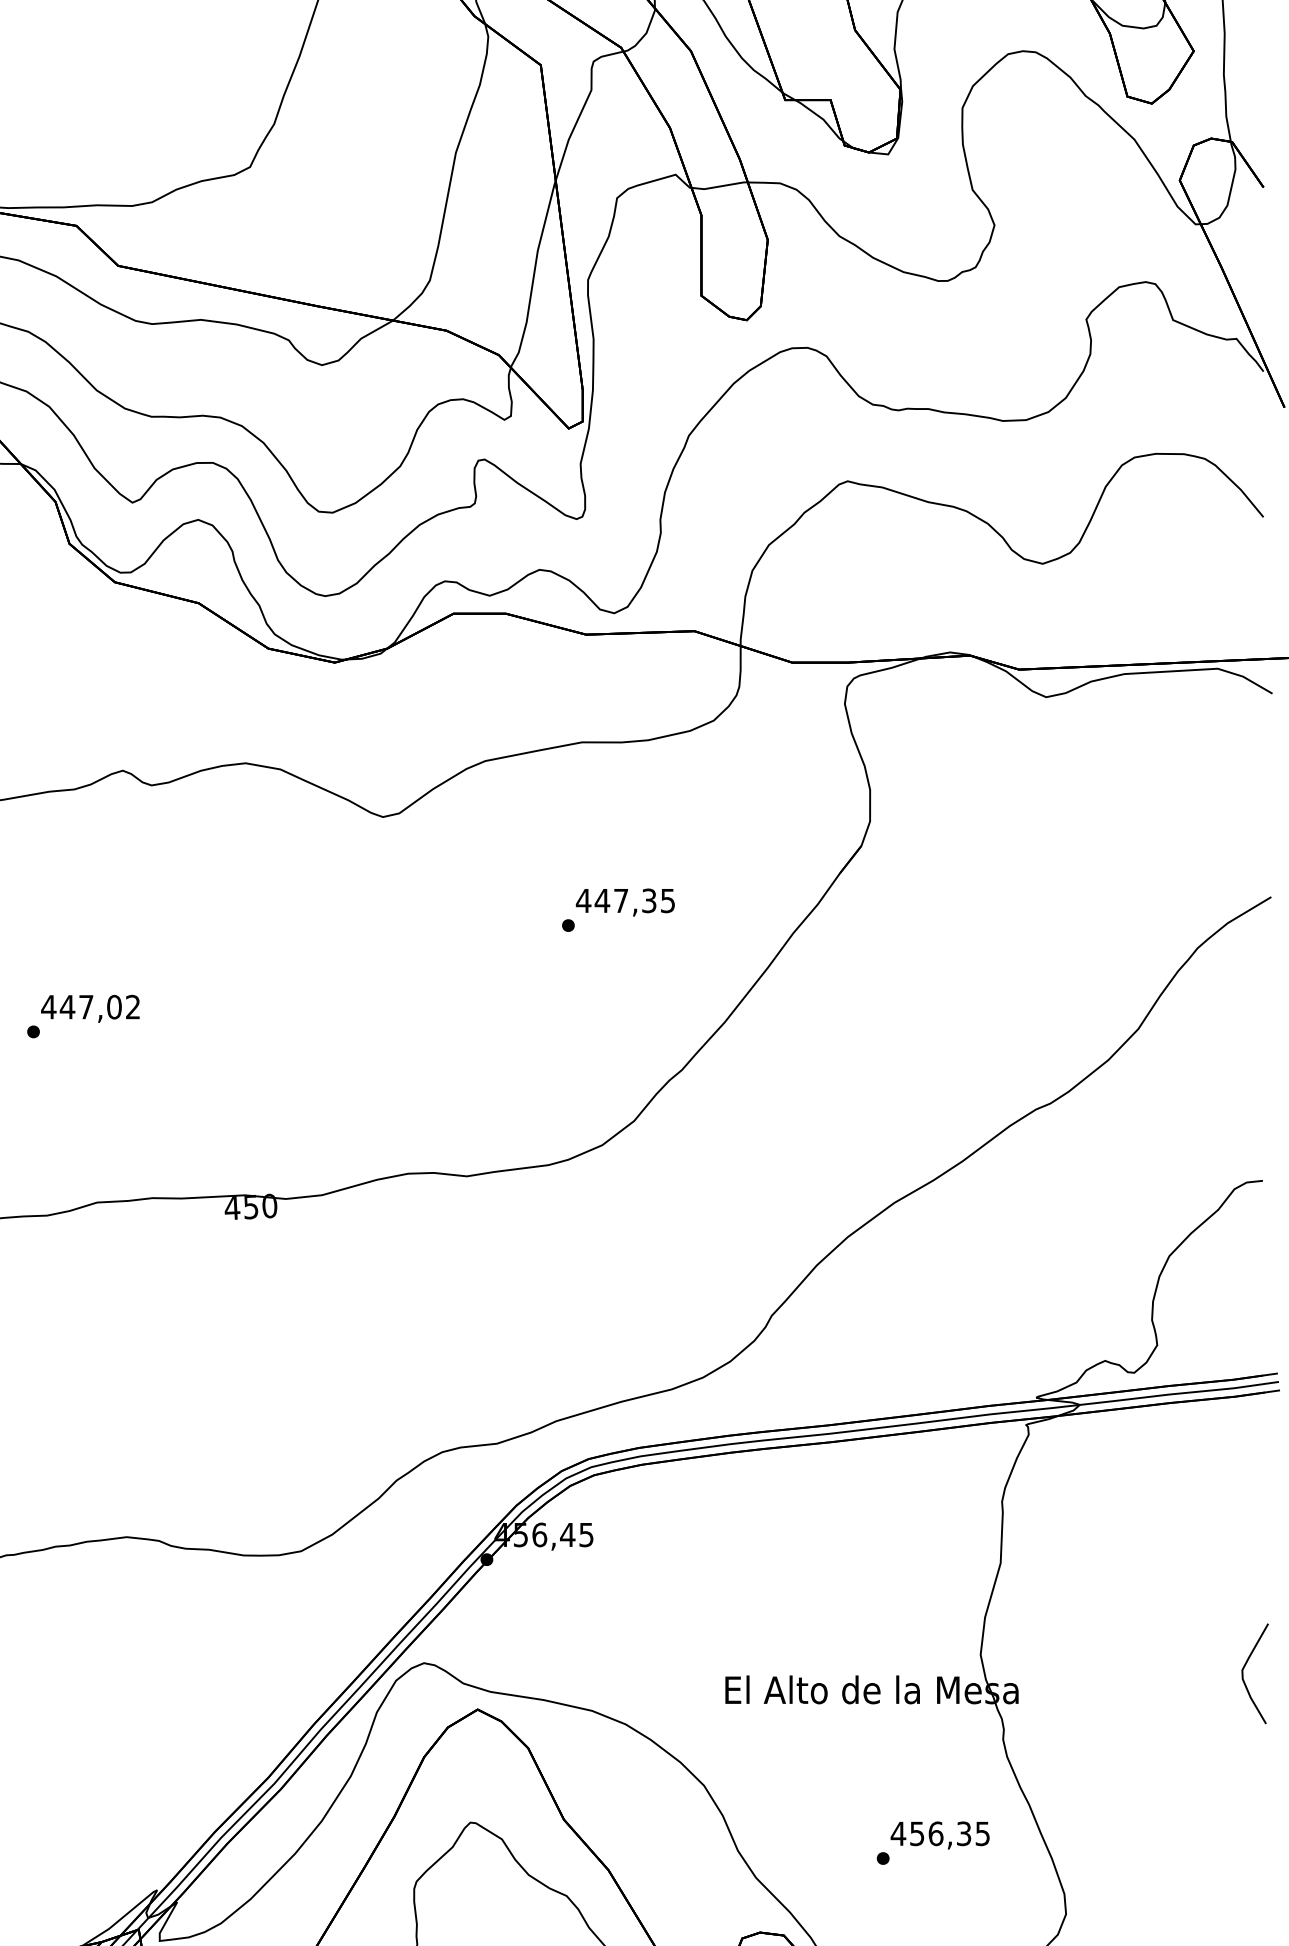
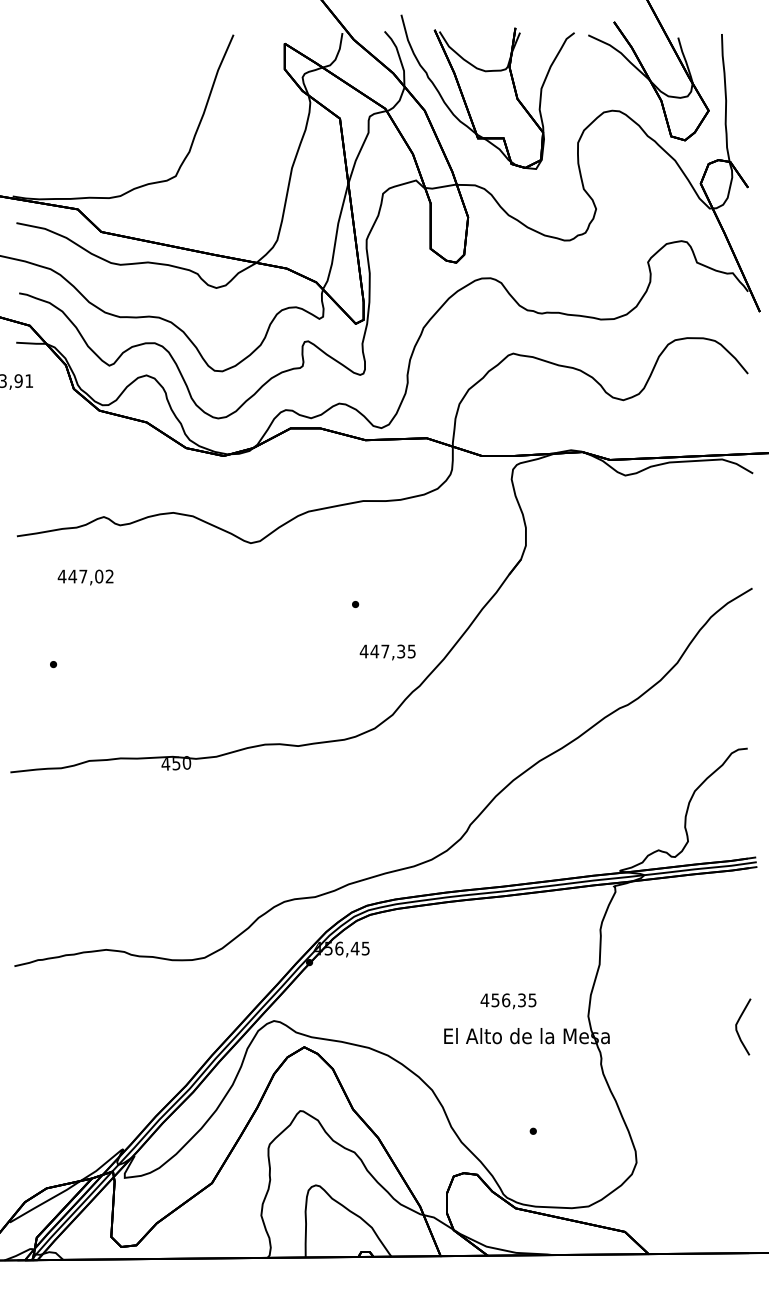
text: (624, 902) -> (387, 652), moved
text: (90, 1008) -> (85, 577), moved
text: (940, 1835) -> (508, 1001), moved

